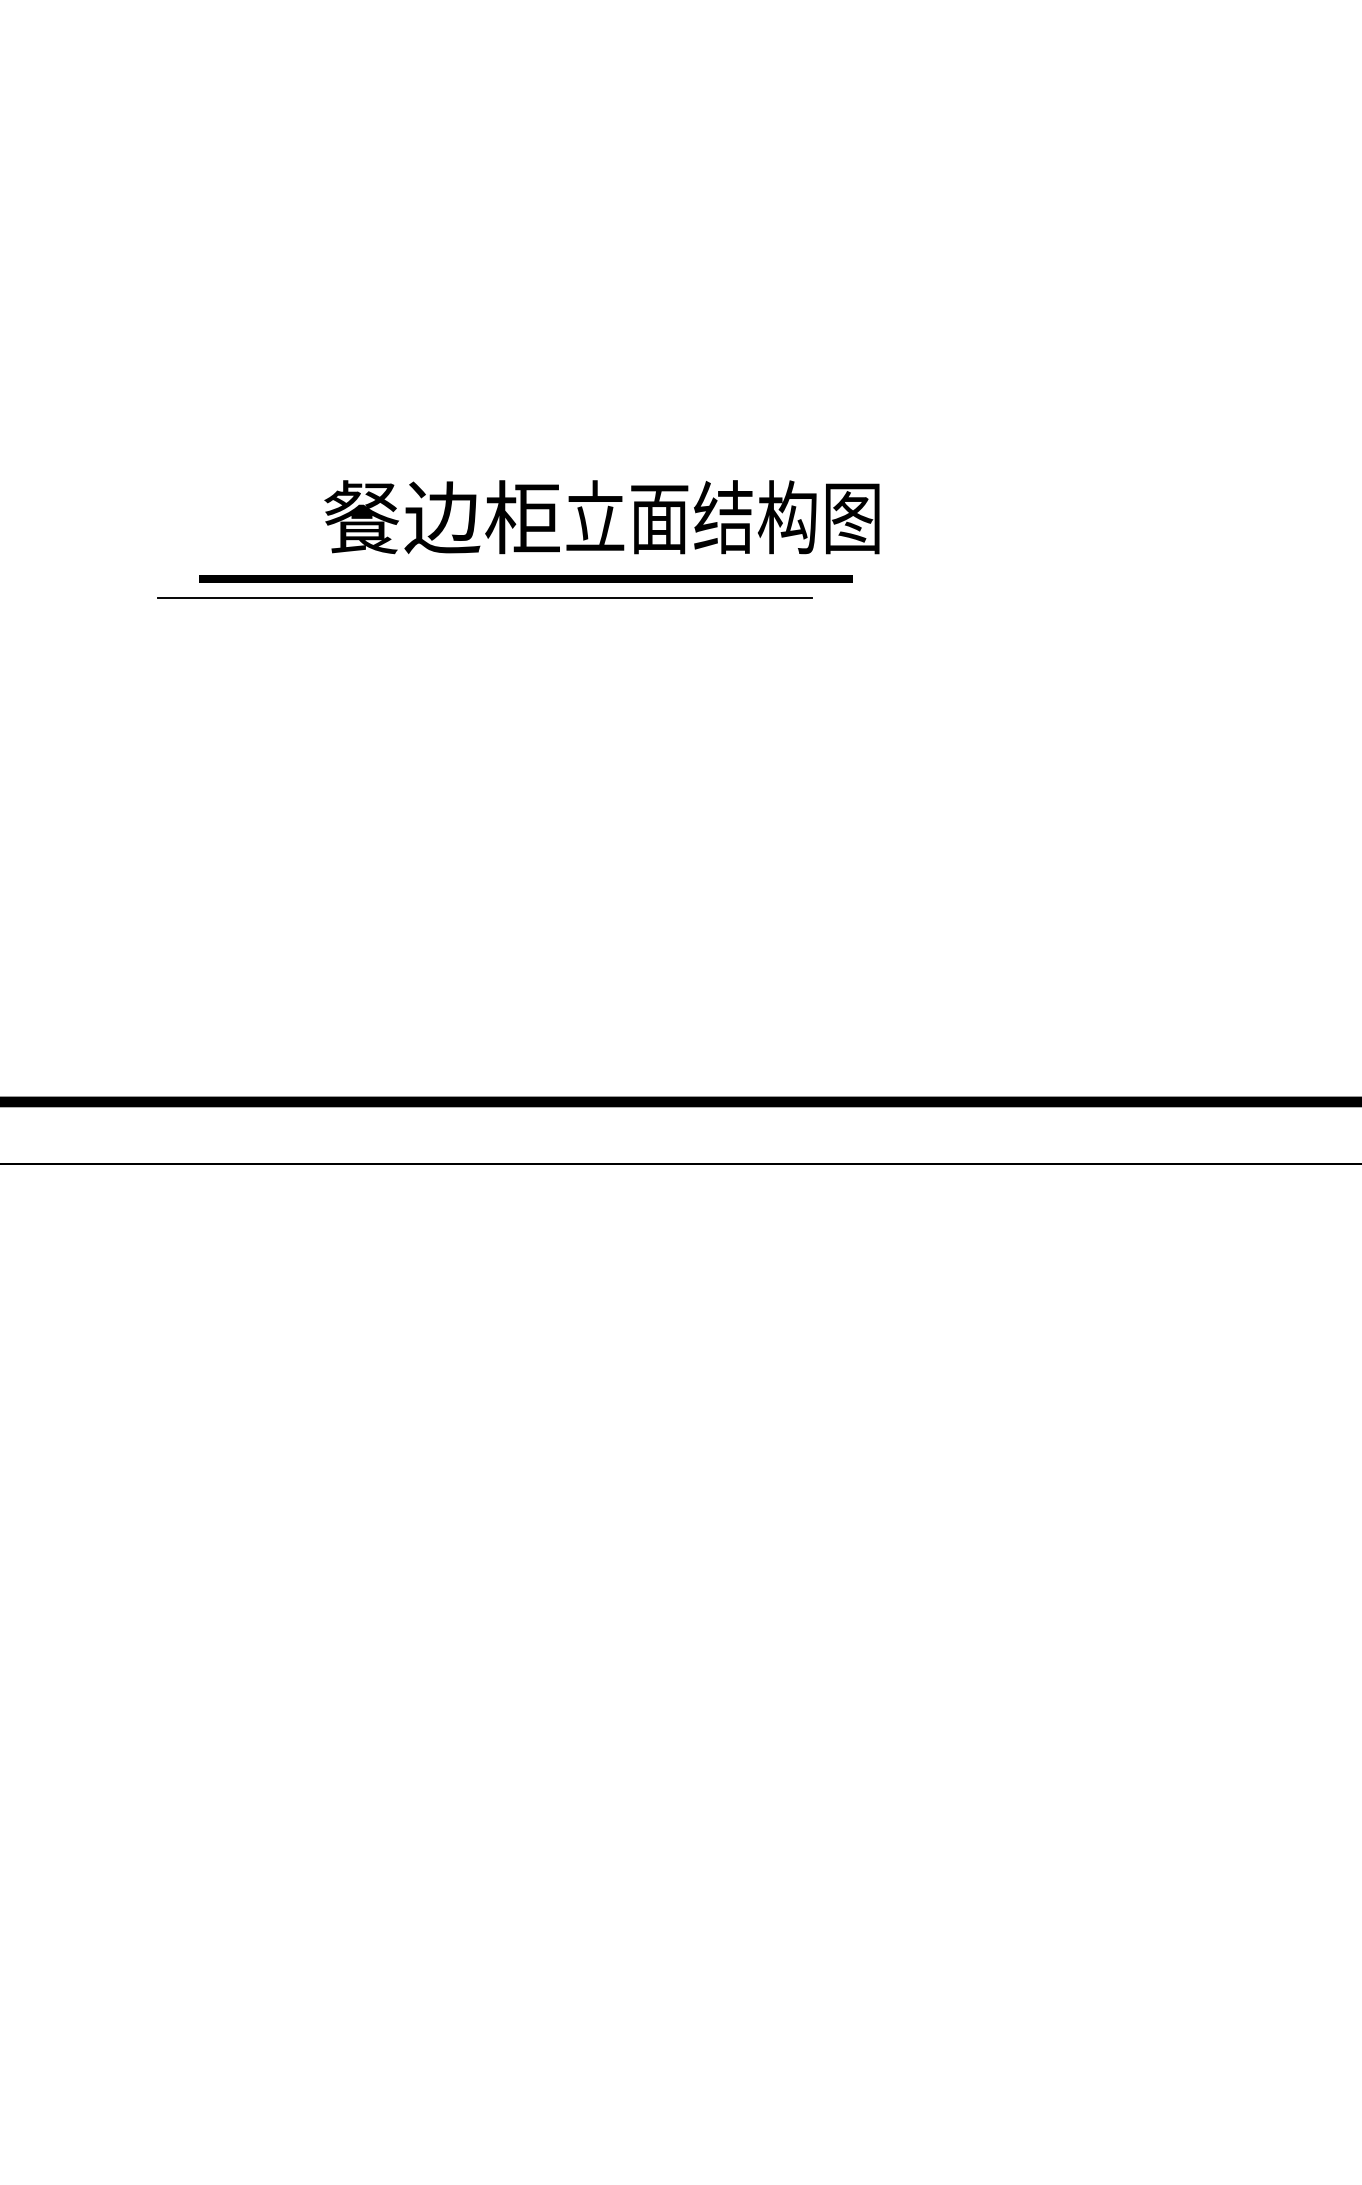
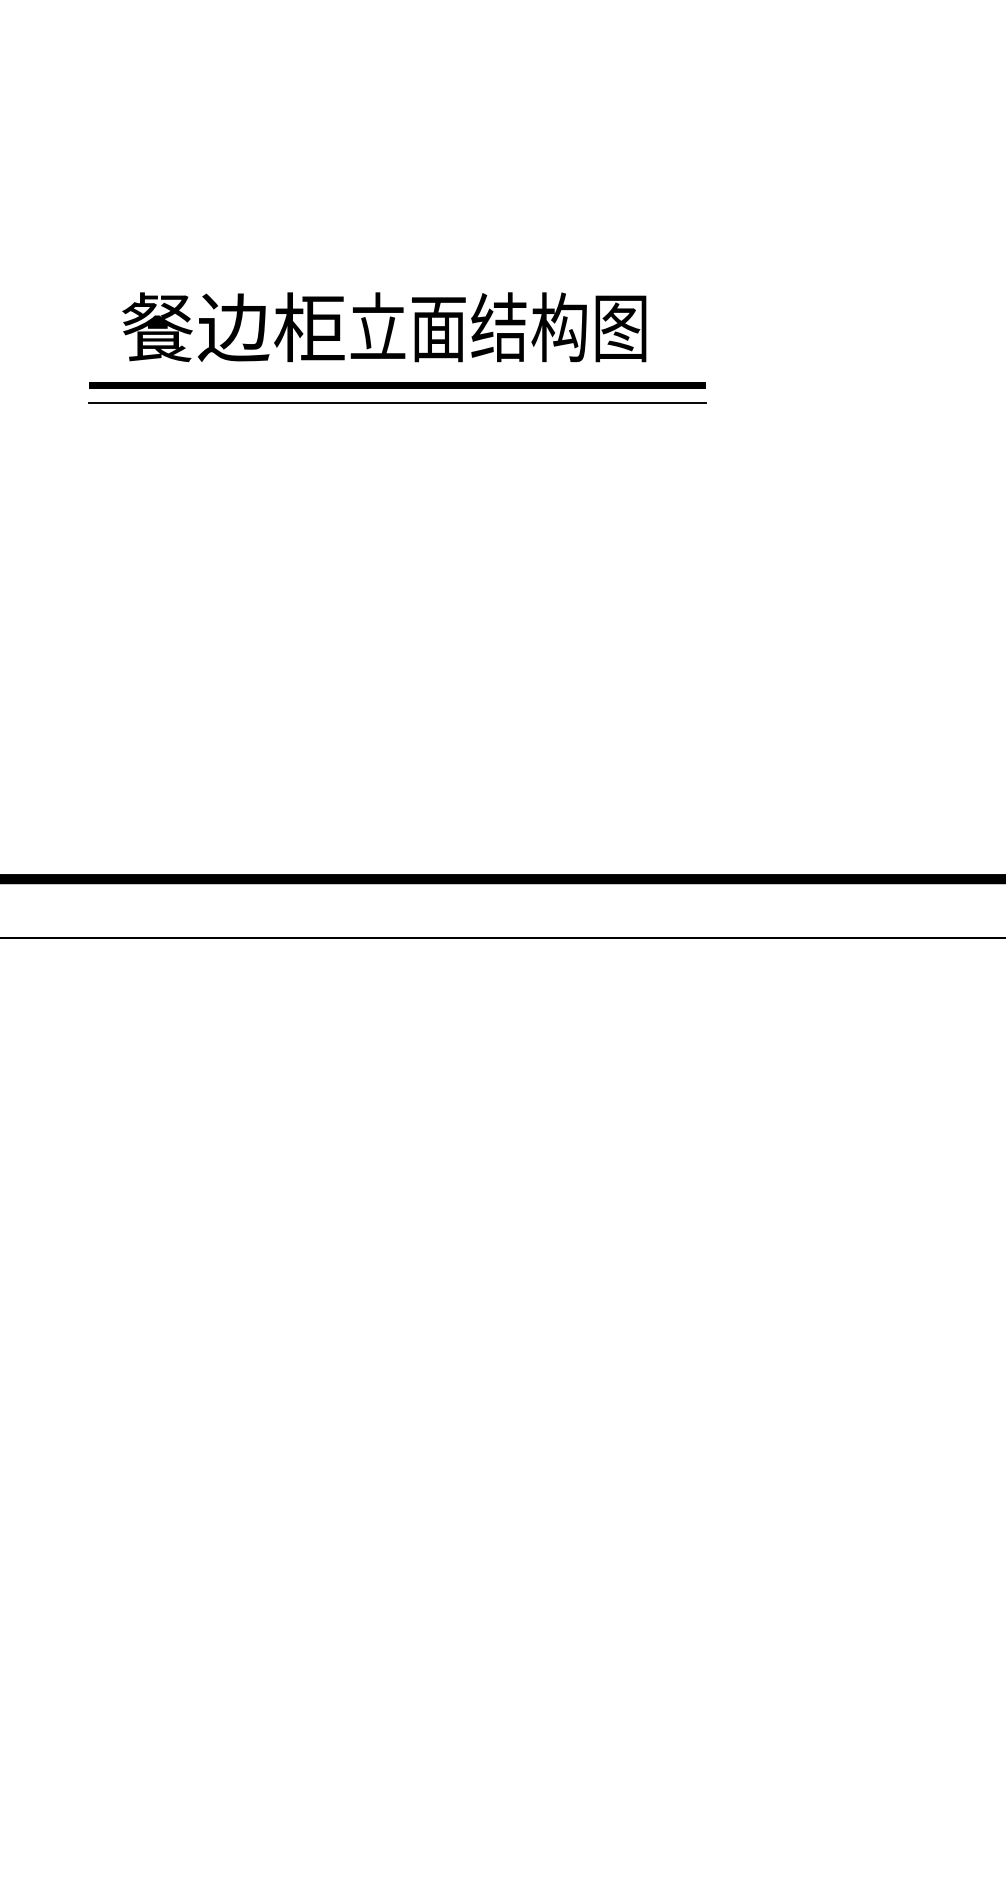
text: (601, 517) -> (383, 327), moved
line: (484, 597) -> (397, 403), moved

